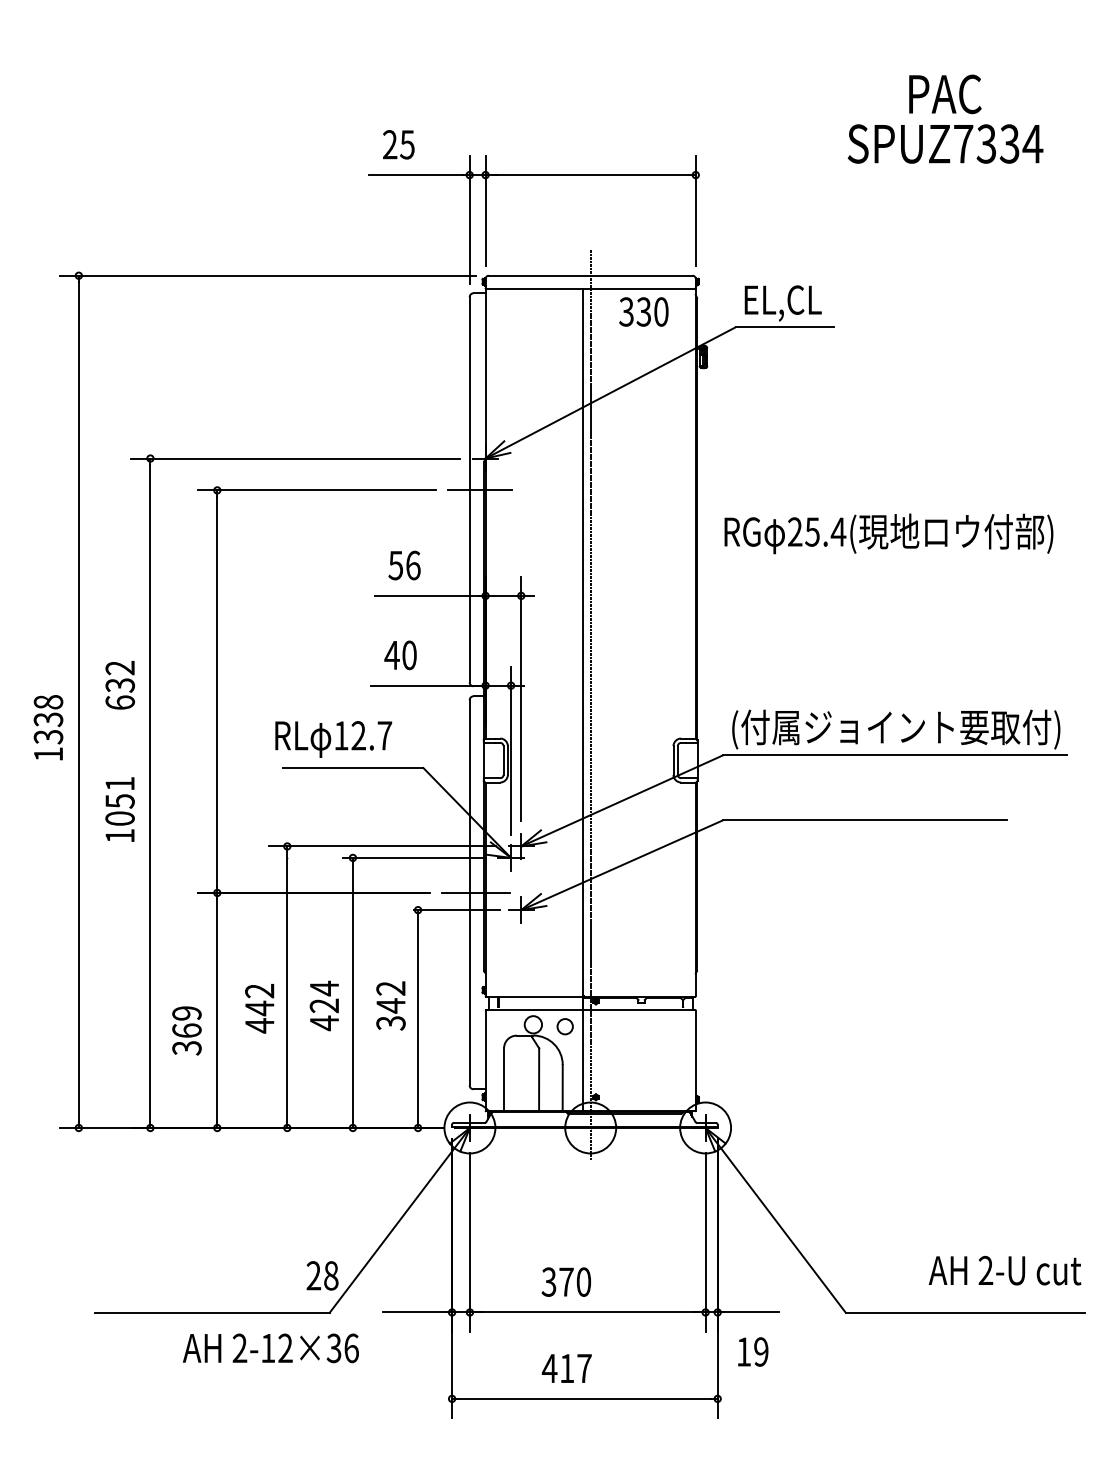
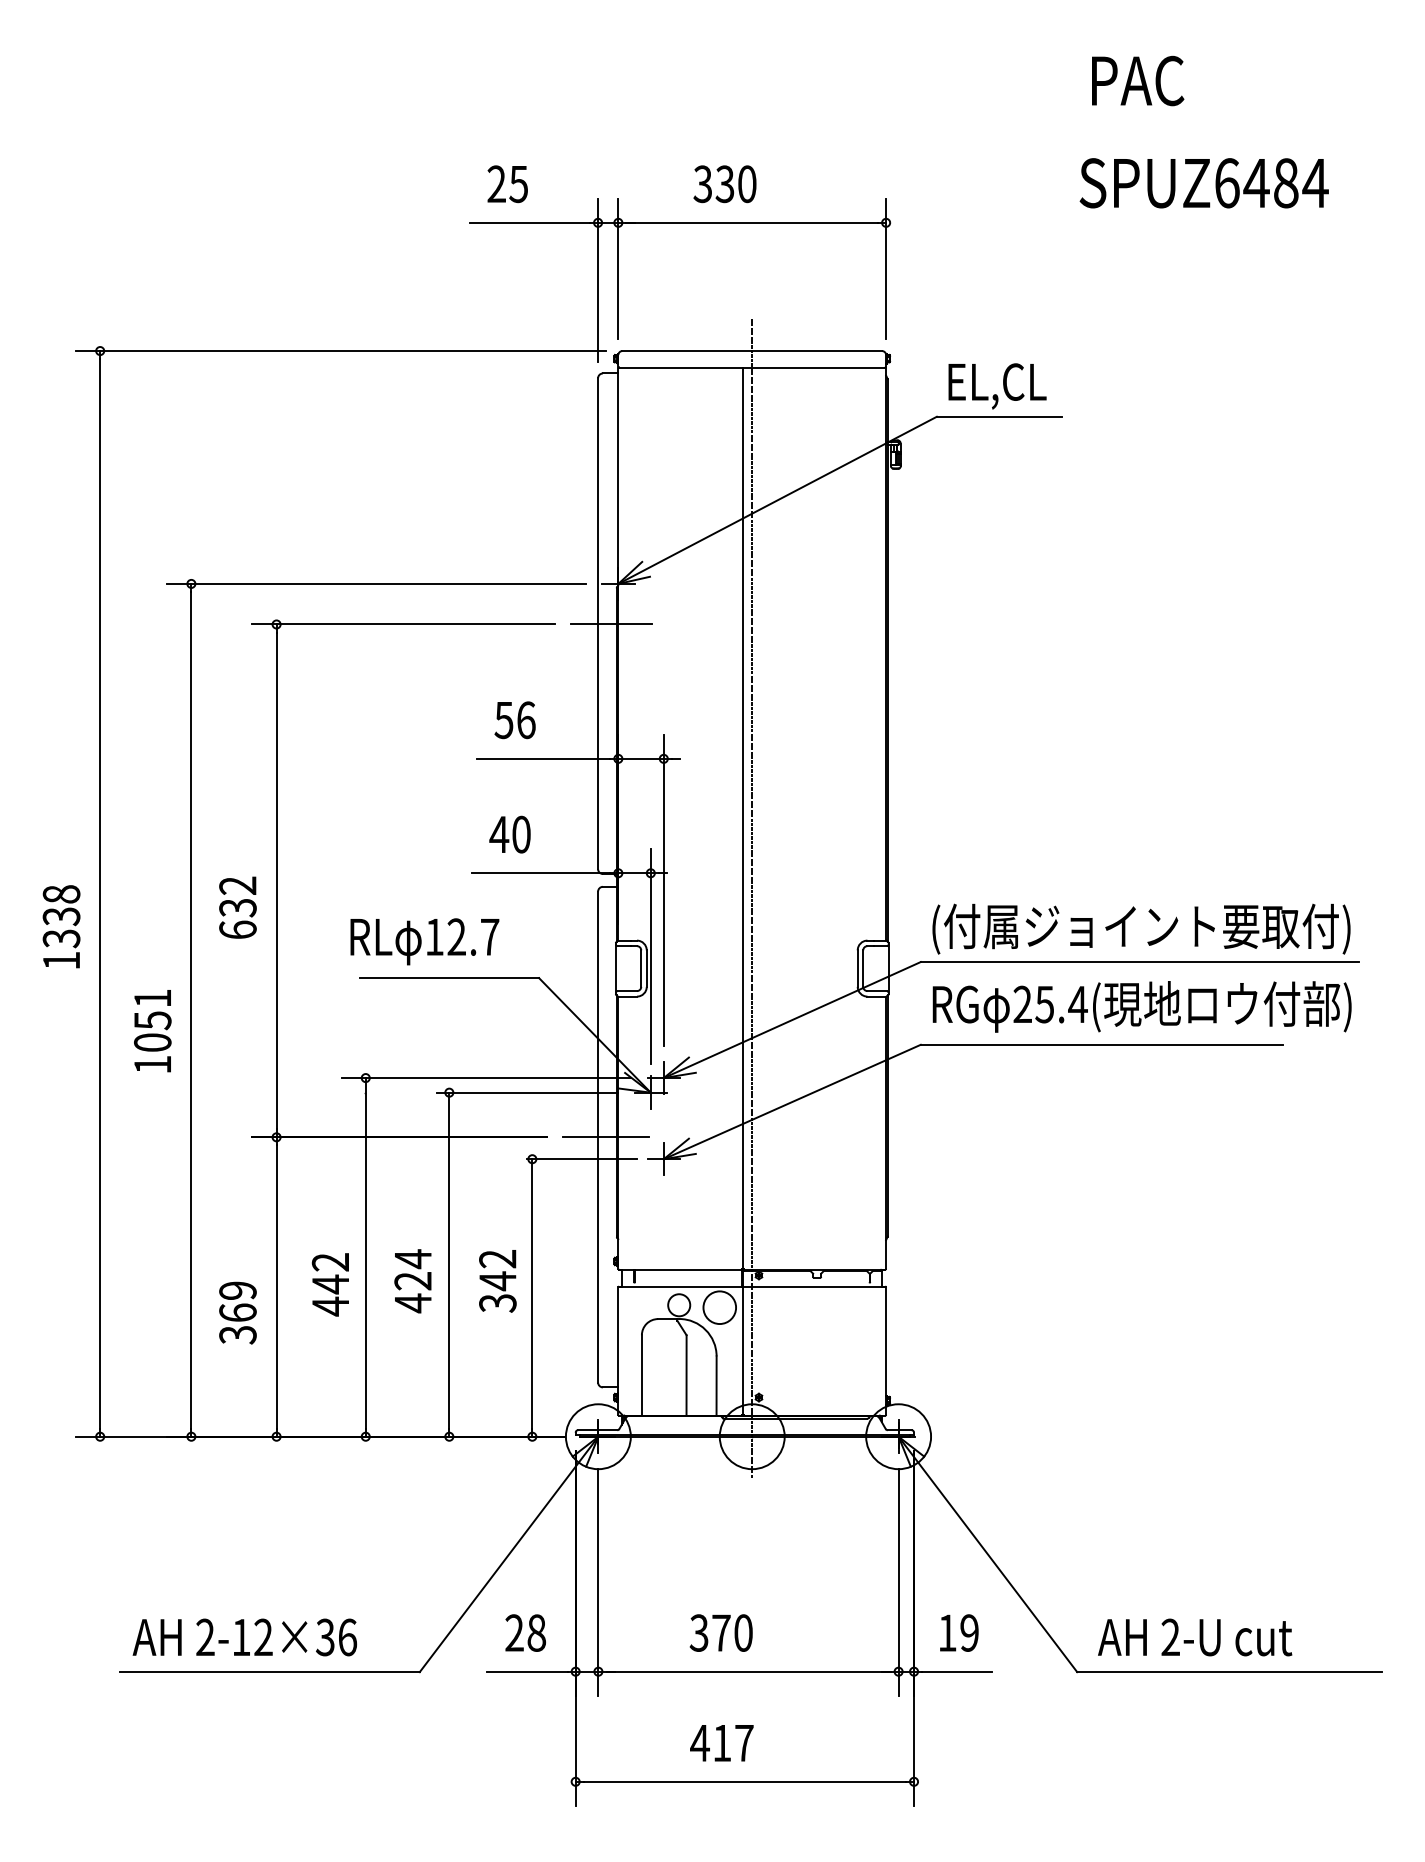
text: (945, 93) -> (1138, 80), moved
text: (986, 144) -> (1256, 183), SPUZ7334 -> SPUZ6484
text: (643, 312) -> (724, 184), moved
text: (888, 533) -> (1141, 1006), moved
text: (119, 685) -> (237, 907), moved
circle: (564, 1026) -> (719, 1307), size x1.67
text: (1005, 1270) -> (1195, 1637), moved
text: (322, 1275) -> (525, 1632), moved
text: (270, 1348) -> (244, 1637), moved
text: (753, 1351) -> (959, 1632), moved

